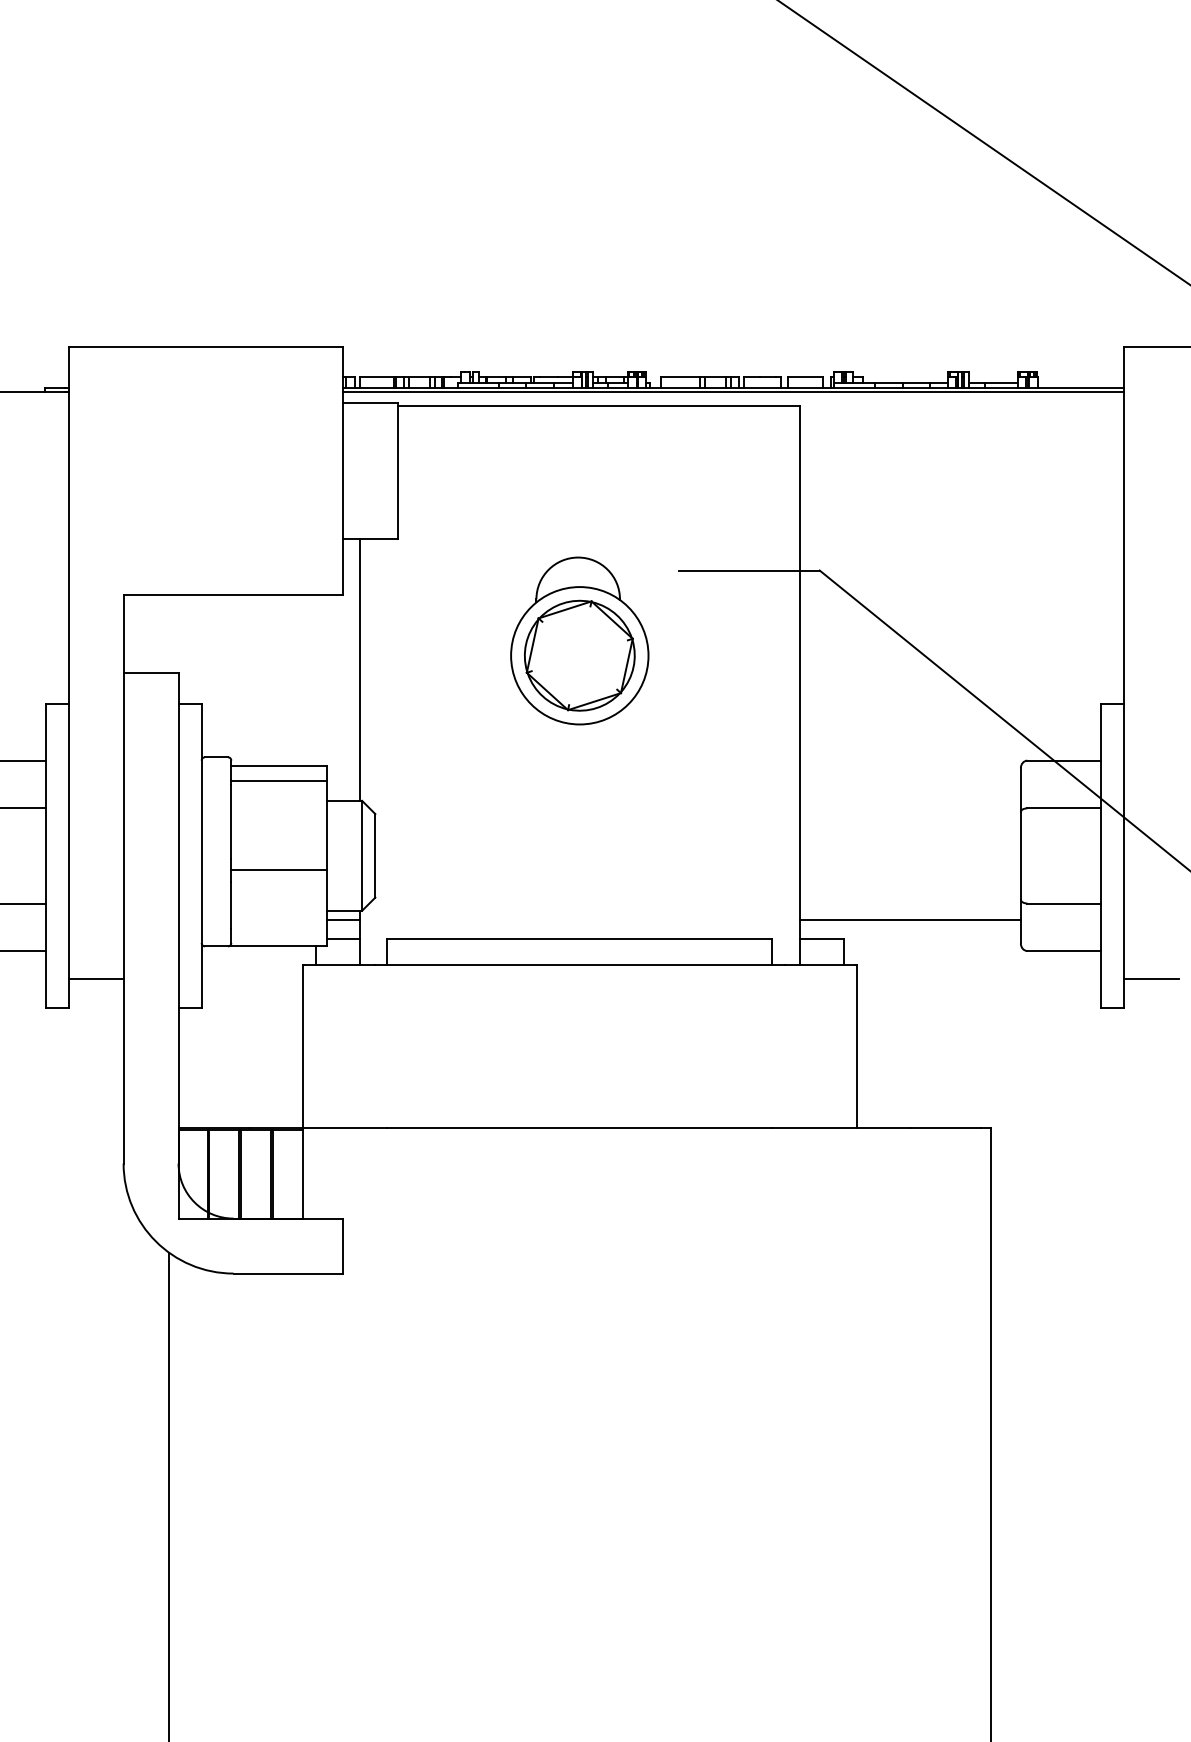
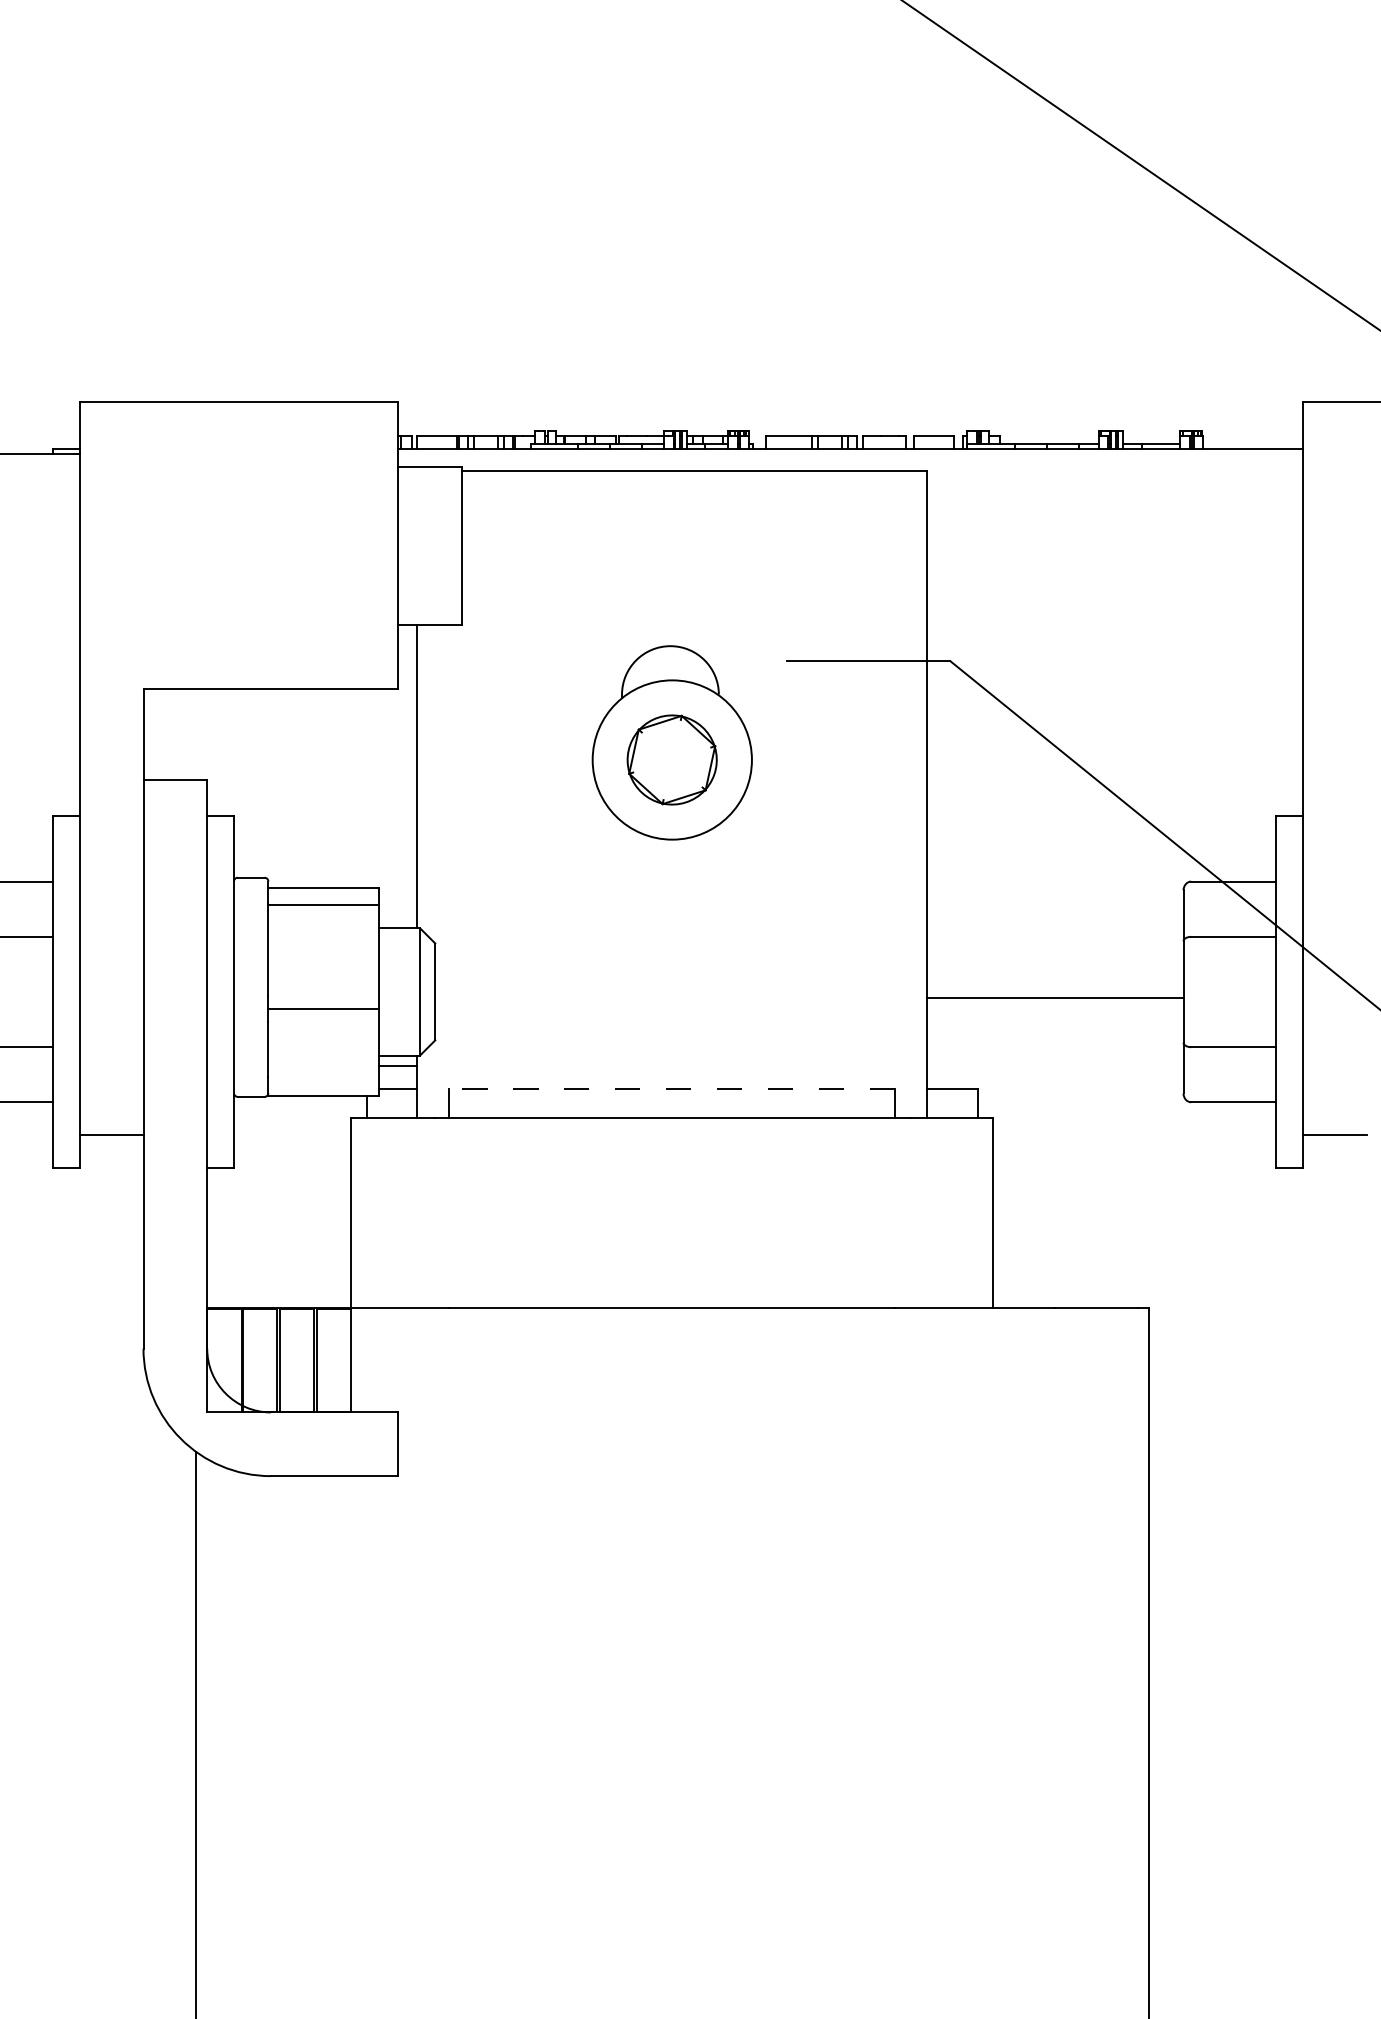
line: (733, 392) -> (850, 454), removed
part: (579, 655) -> (671, 759), size x0.7
line: (910, 919) -> (1055, 997), moved
line: (579, 939) -> (672, 1088), solid -> dashed

